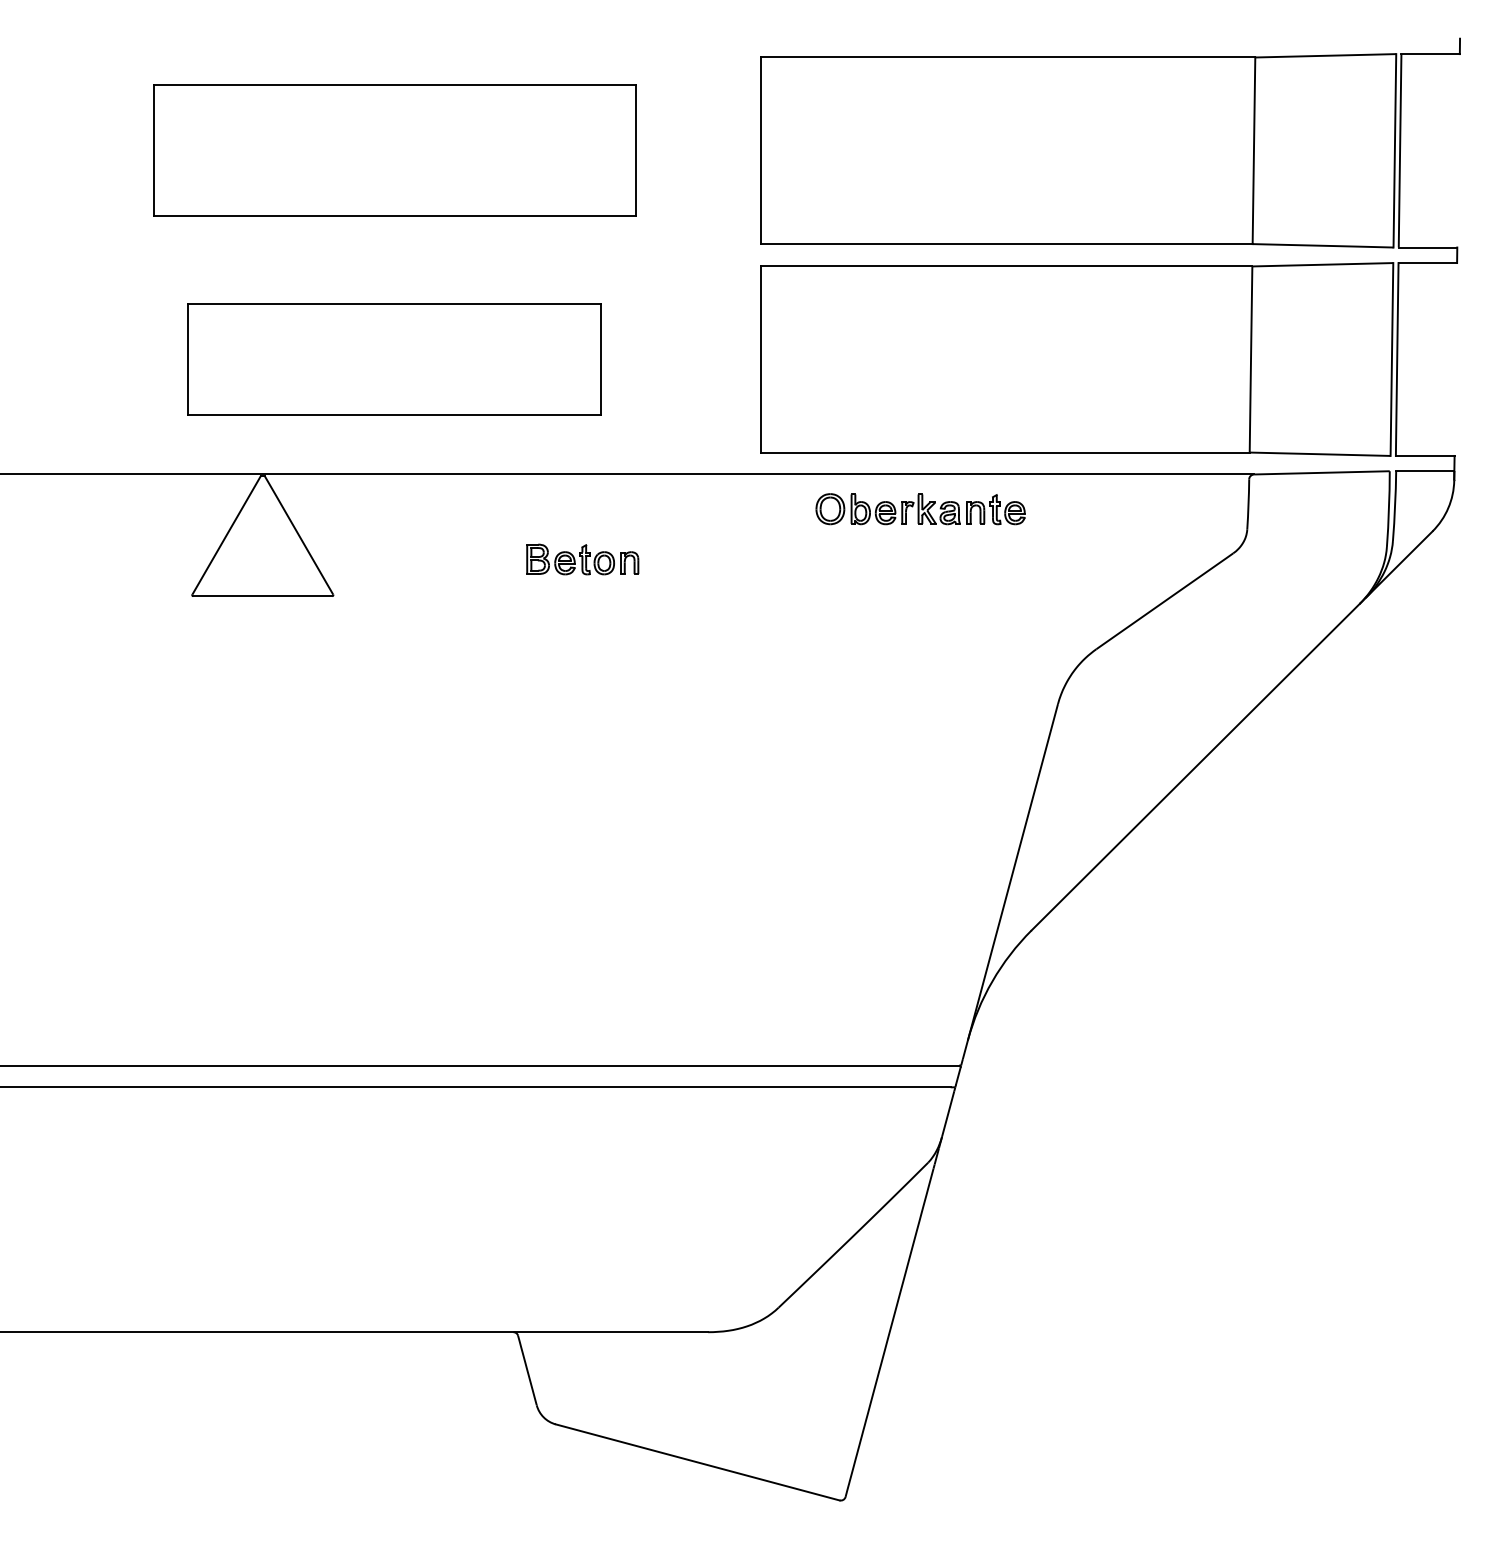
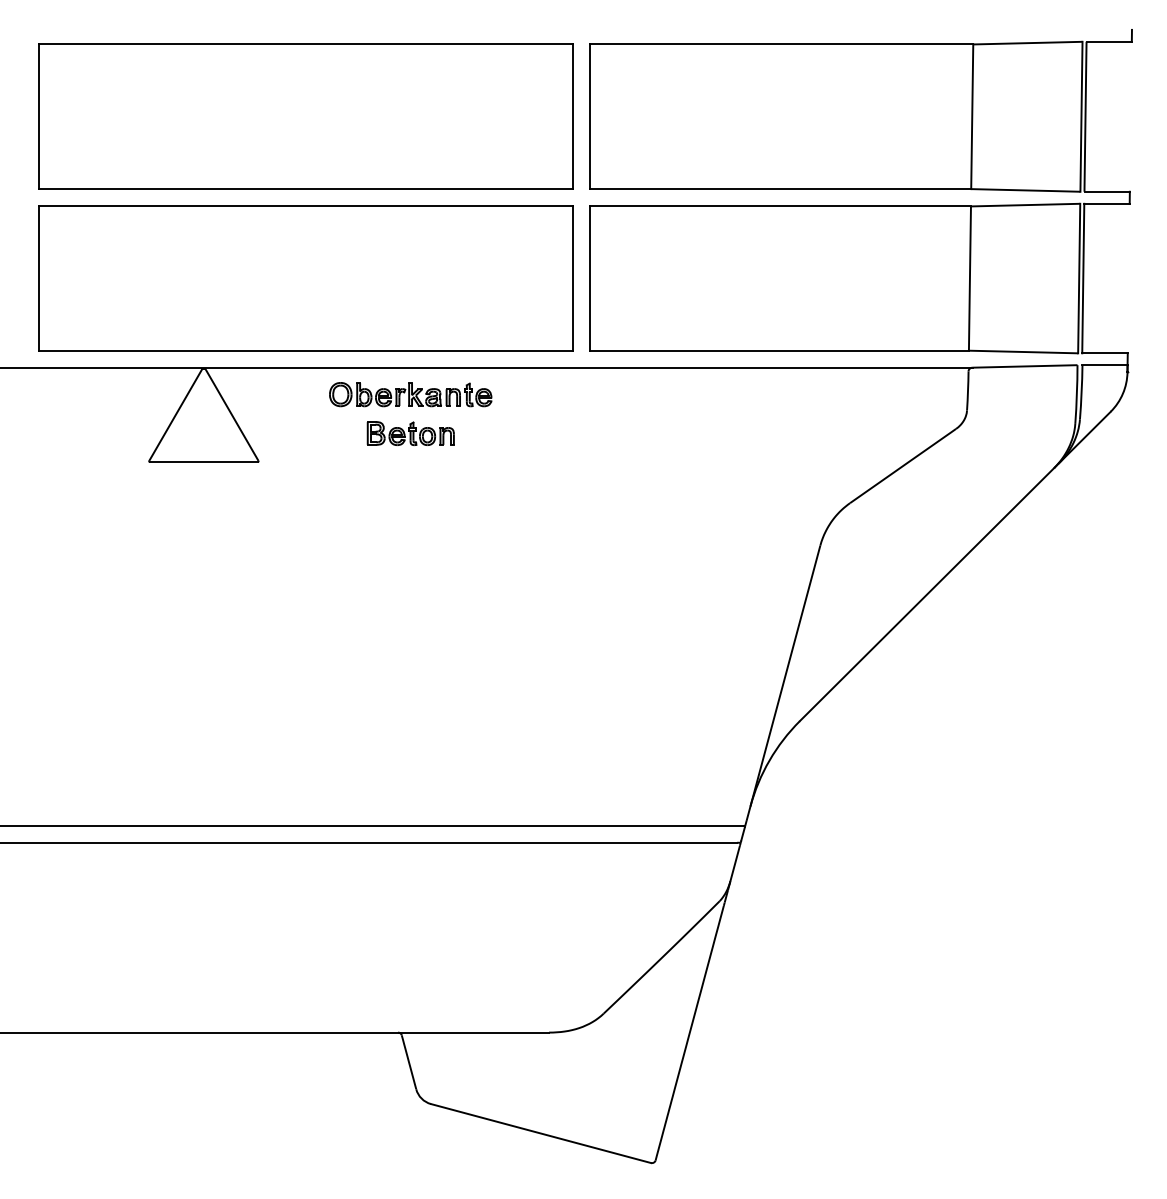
part: (394, 150) -> (305, 116), size x1.43
part: (394, 359) -> (305, 278), size x1.67
part: (920, 509) -> (410, 394), moved
part: (582, 559) -> (410, 433), moved

